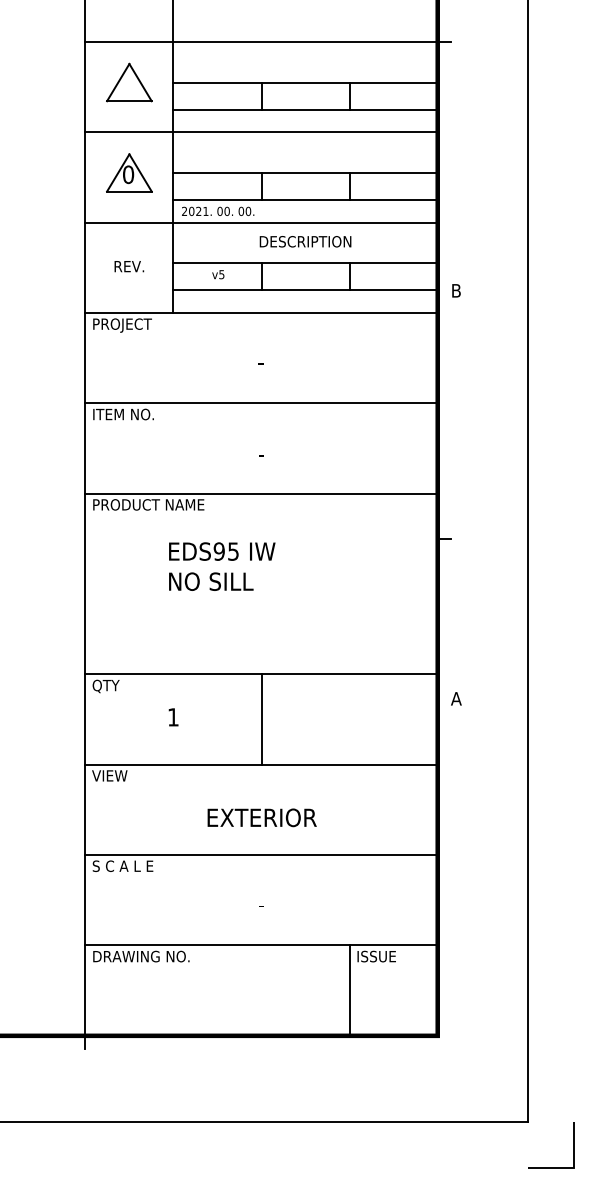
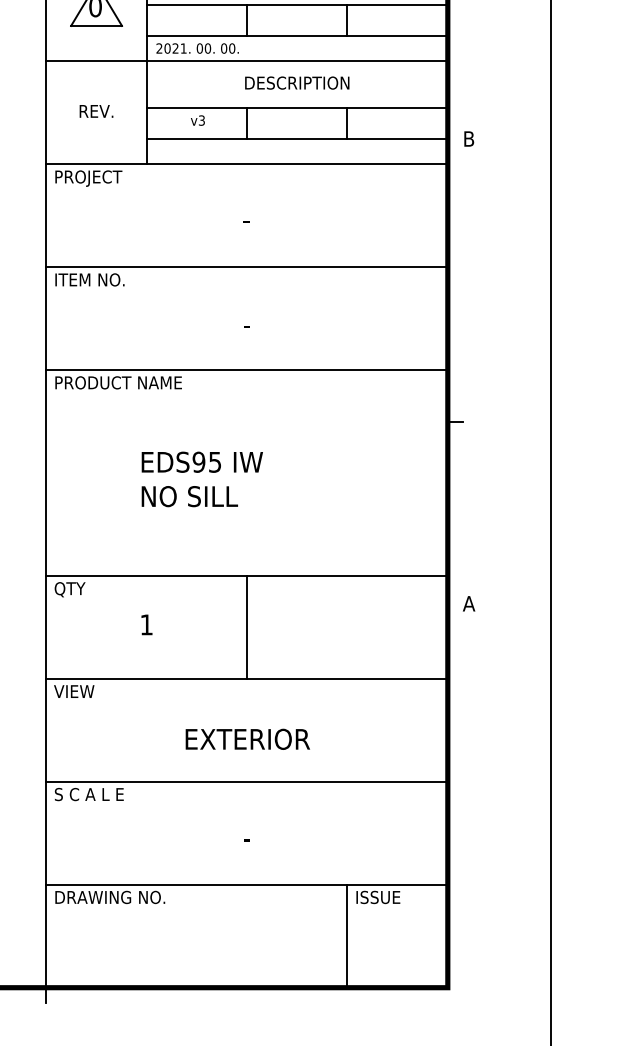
text: (221, 274) -> (201, 120), v5 -> v3
text: (222, 566) -> (202, 479), moved

